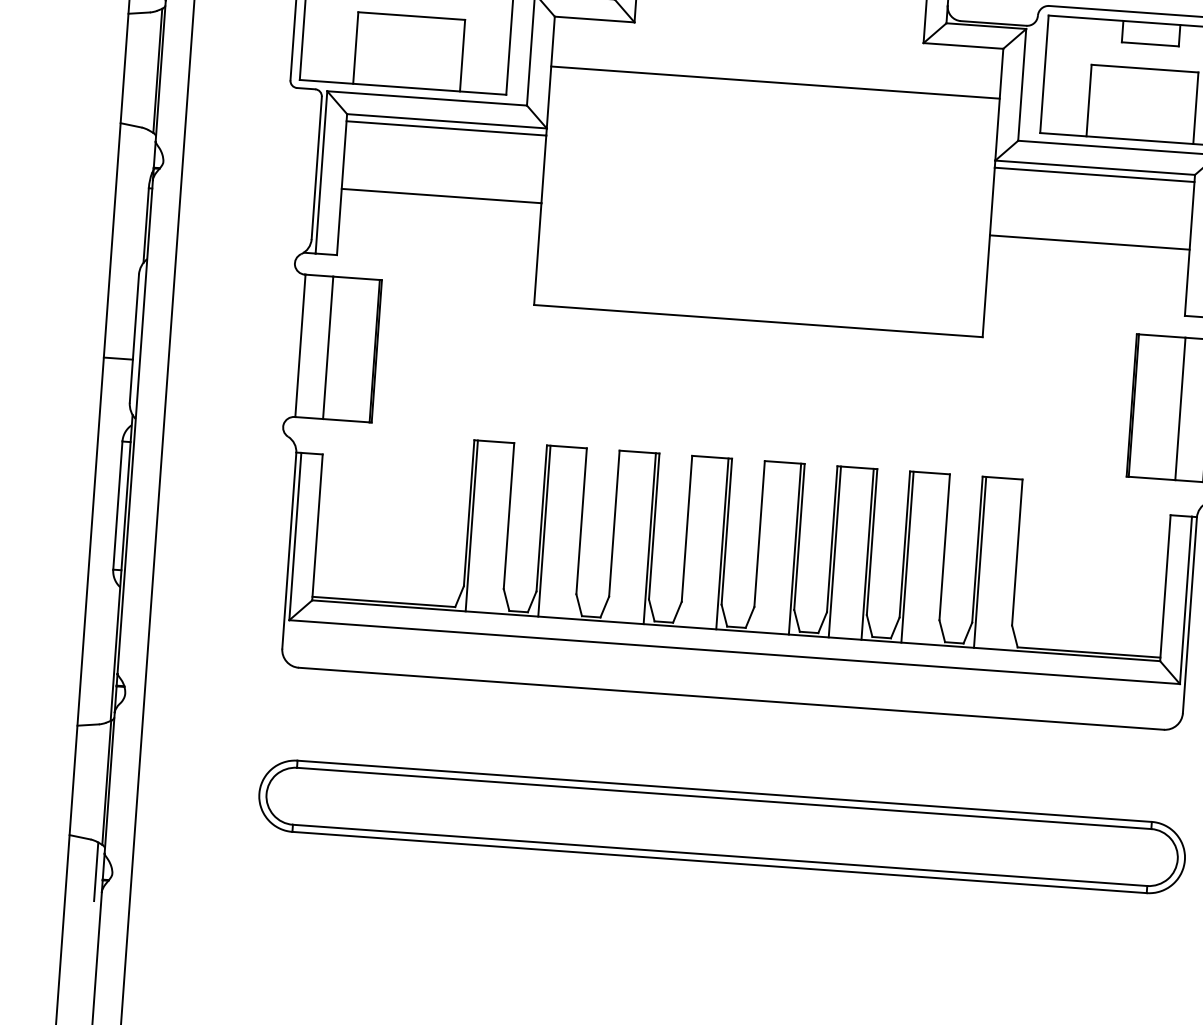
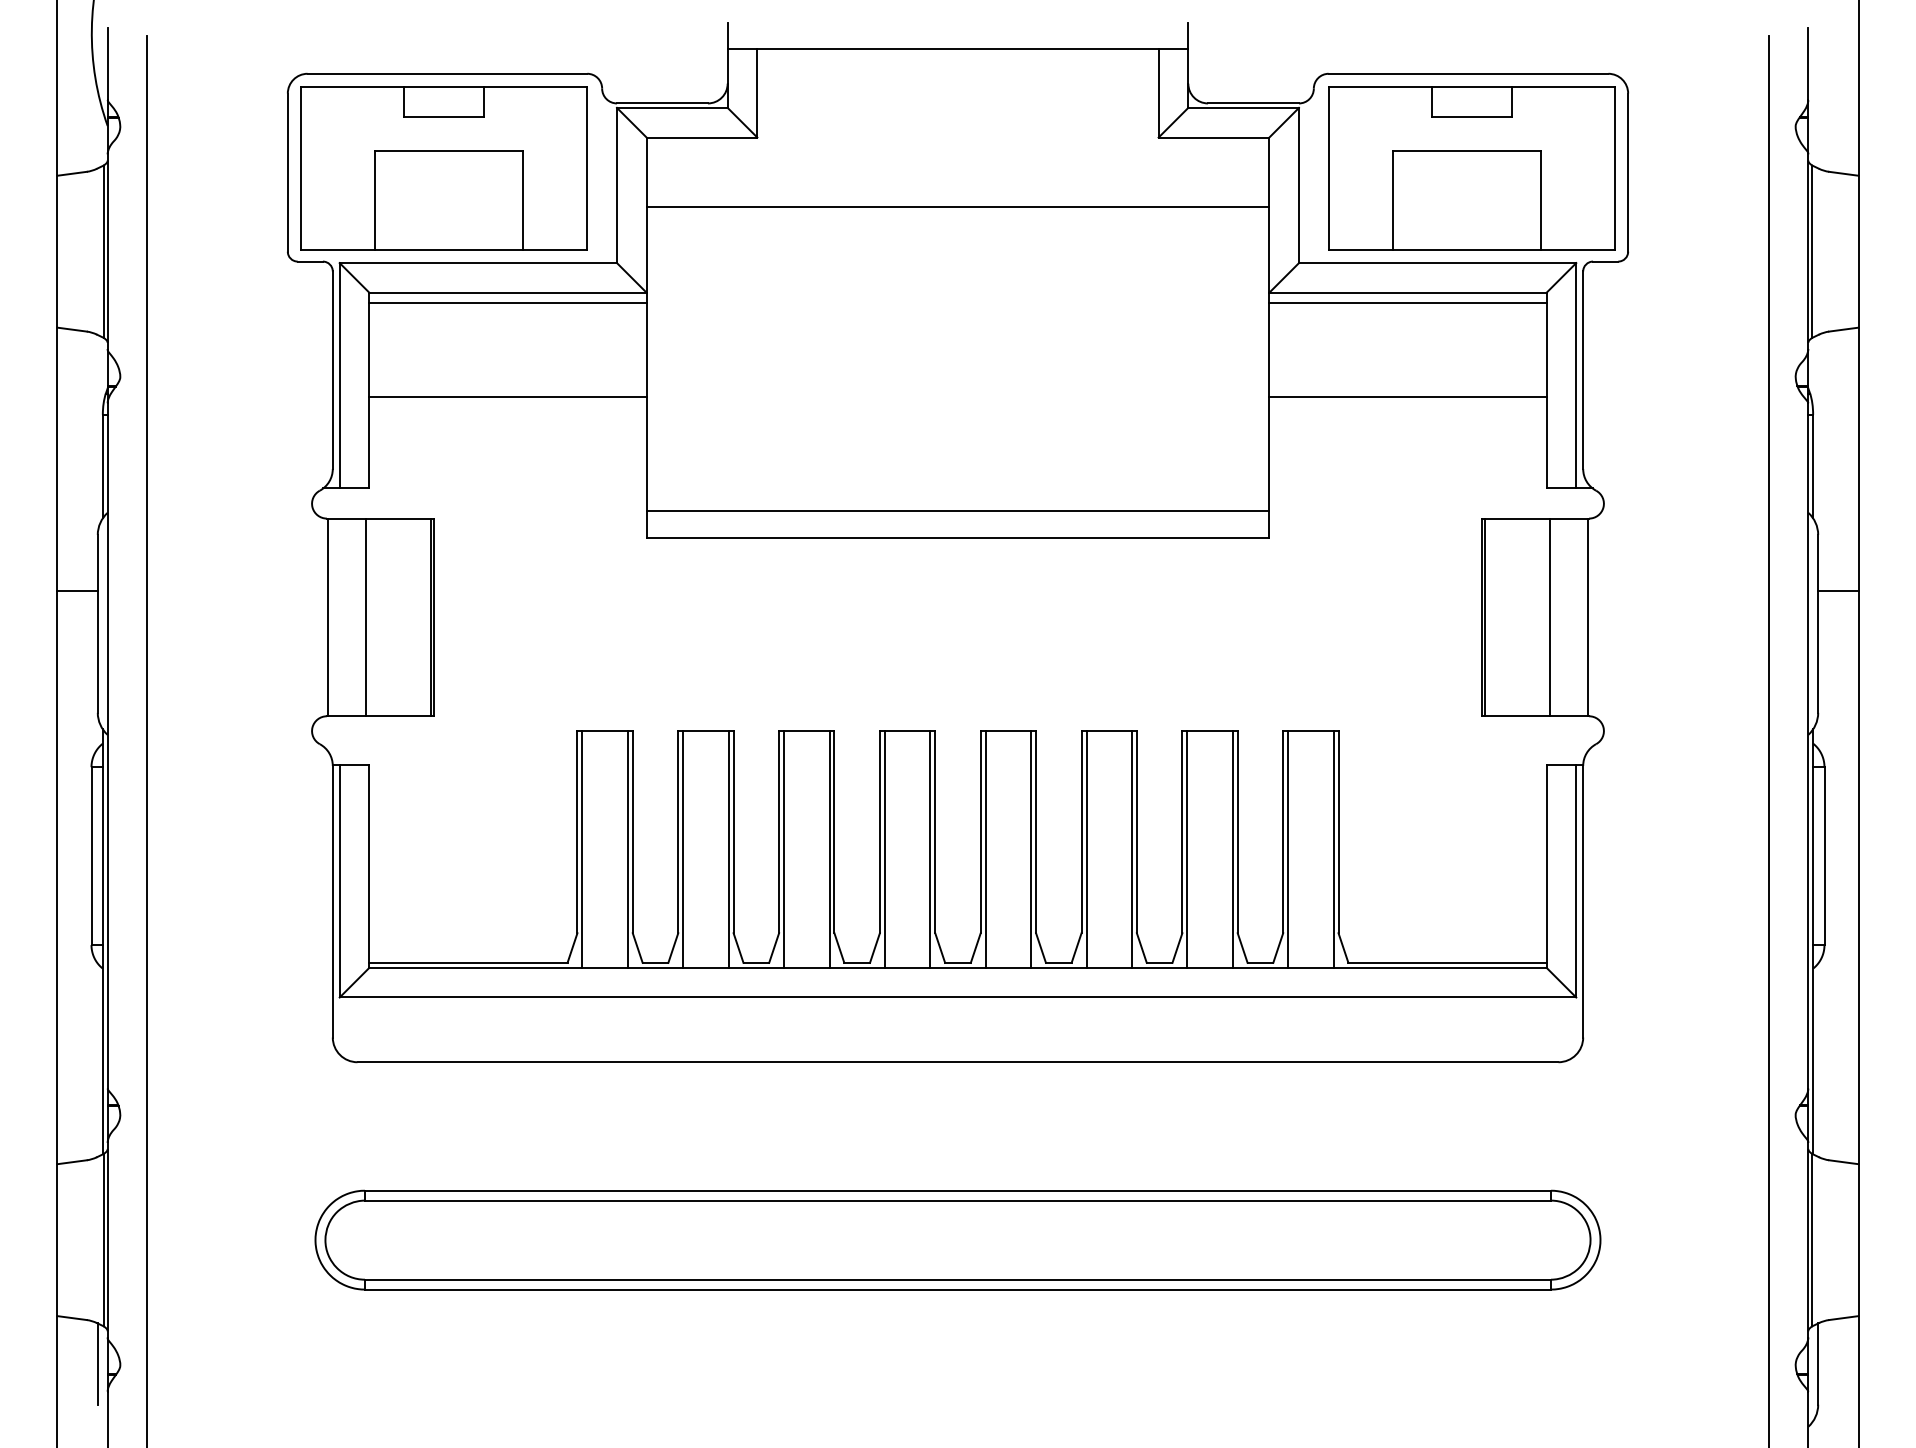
line: (759, 301) -> (957, 510), added
line: (118, 358) -> (77, 591), moved
line: (504, 527) -> (627, 848), added
line: (577, 532) -> (728, 848), added
line: (617, 535) -> (784, 848), added
line: (689, 541) -> (884, 848), added
line: (762, 546) -> (985, 848), added
line: (940, 558) -> (1232, 848), added
line: (1012, 564) -> (1333, 848), added

